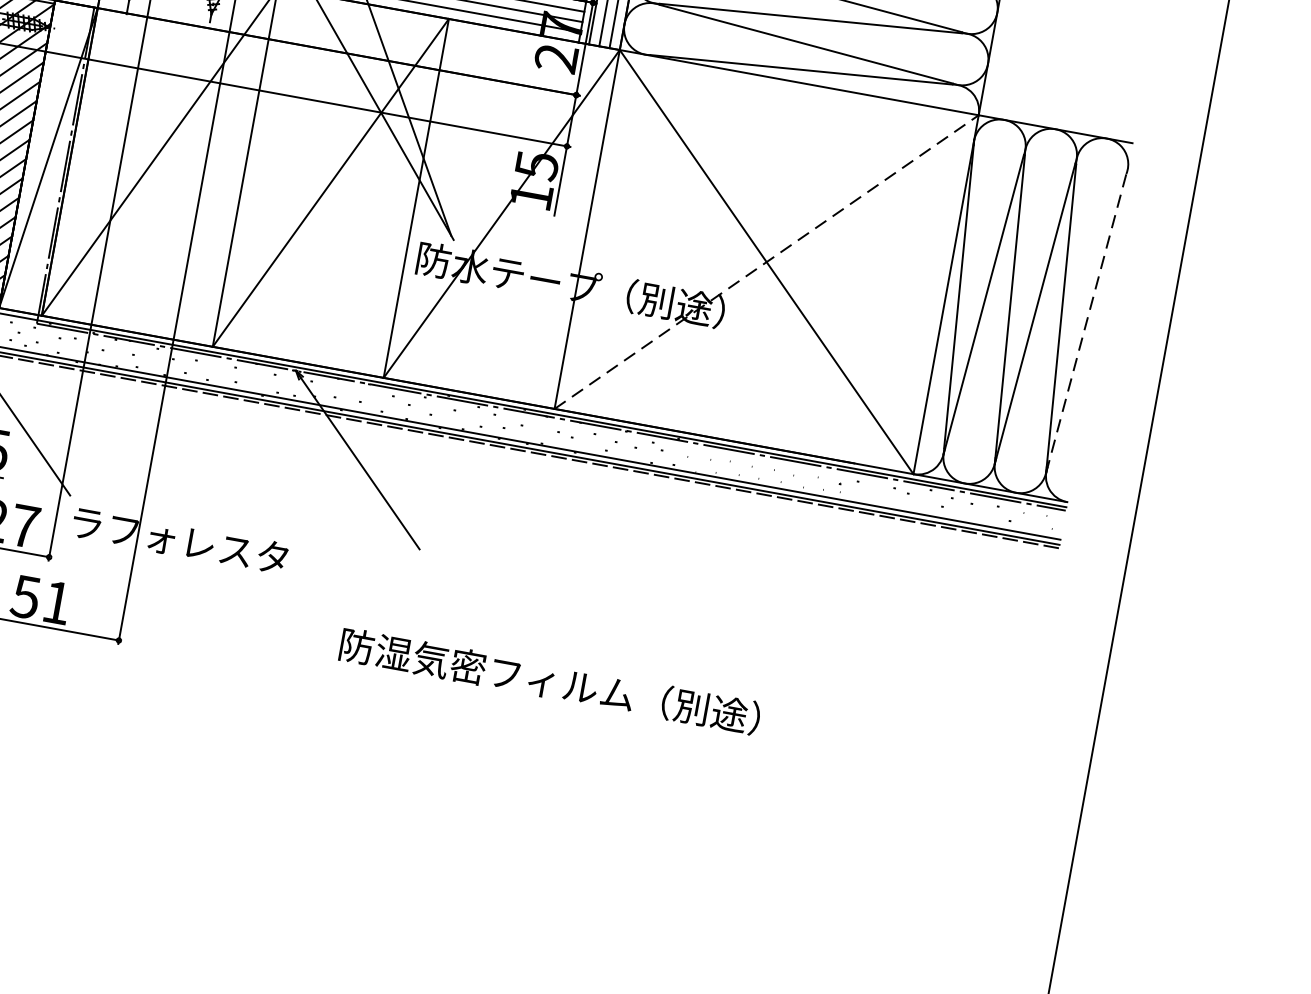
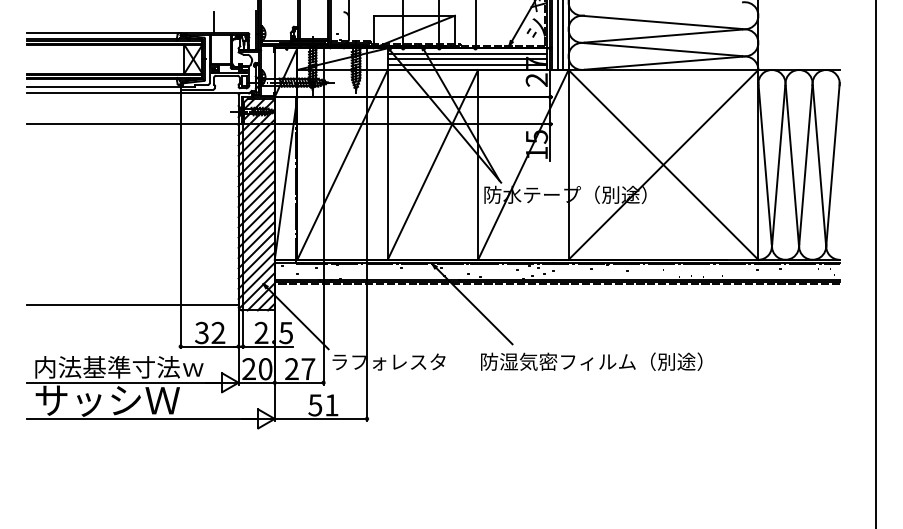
line: (766, 261) -> (663, 164), dashed -> solid
line: (1088, 319) -> (833, 164), dashed -> solid
text: (549, 680) -> (591, 361), moved

